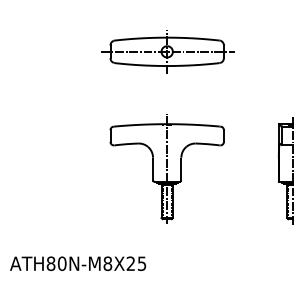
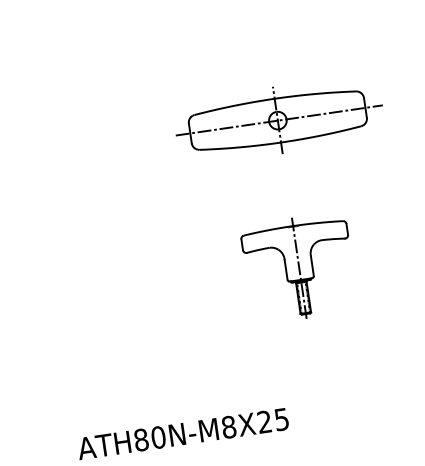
part: (167, 51) -> (278, 120), moved
part: (166, 168) -> (298, 266), size x0.6

